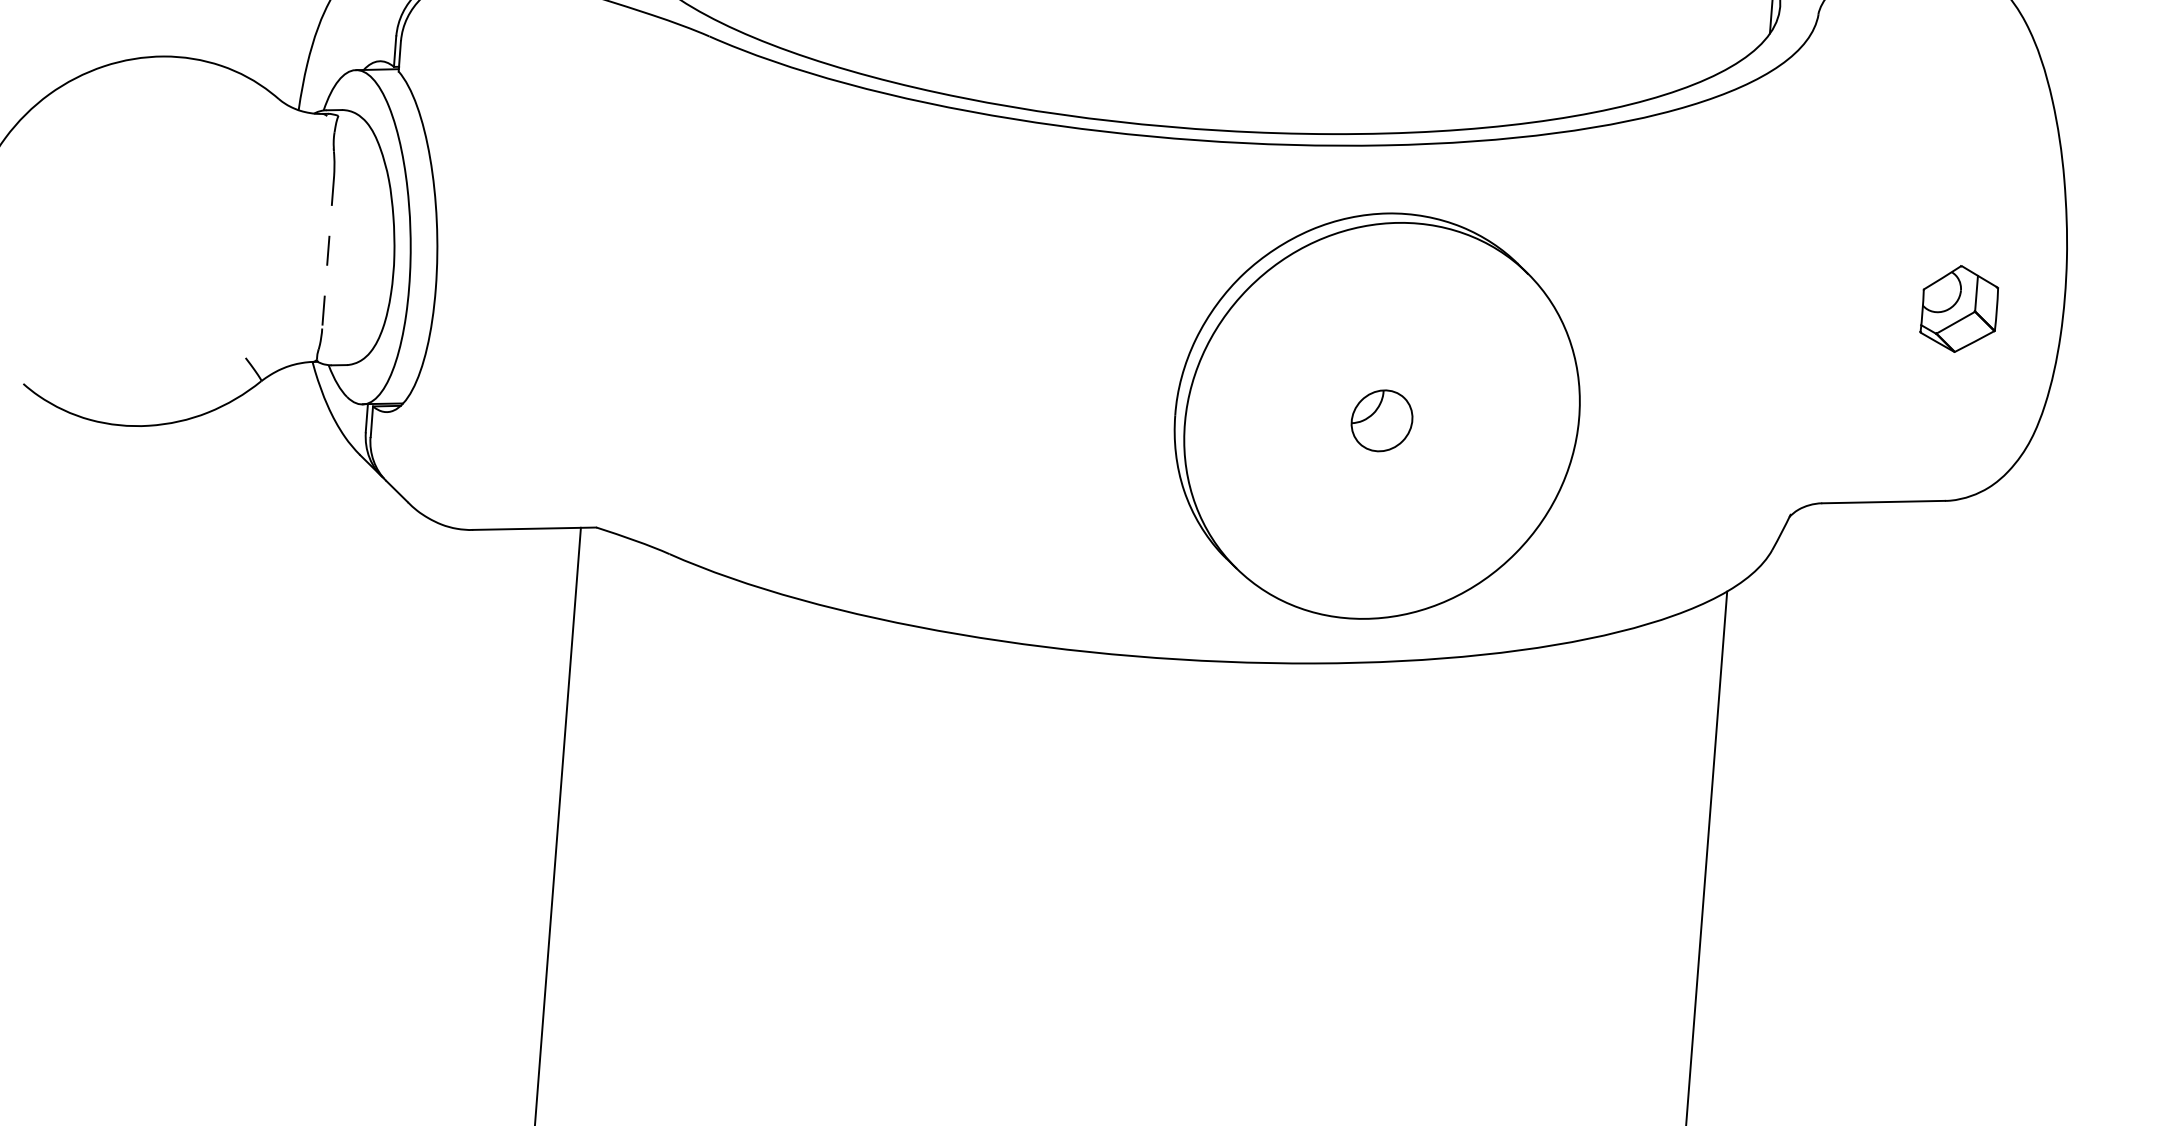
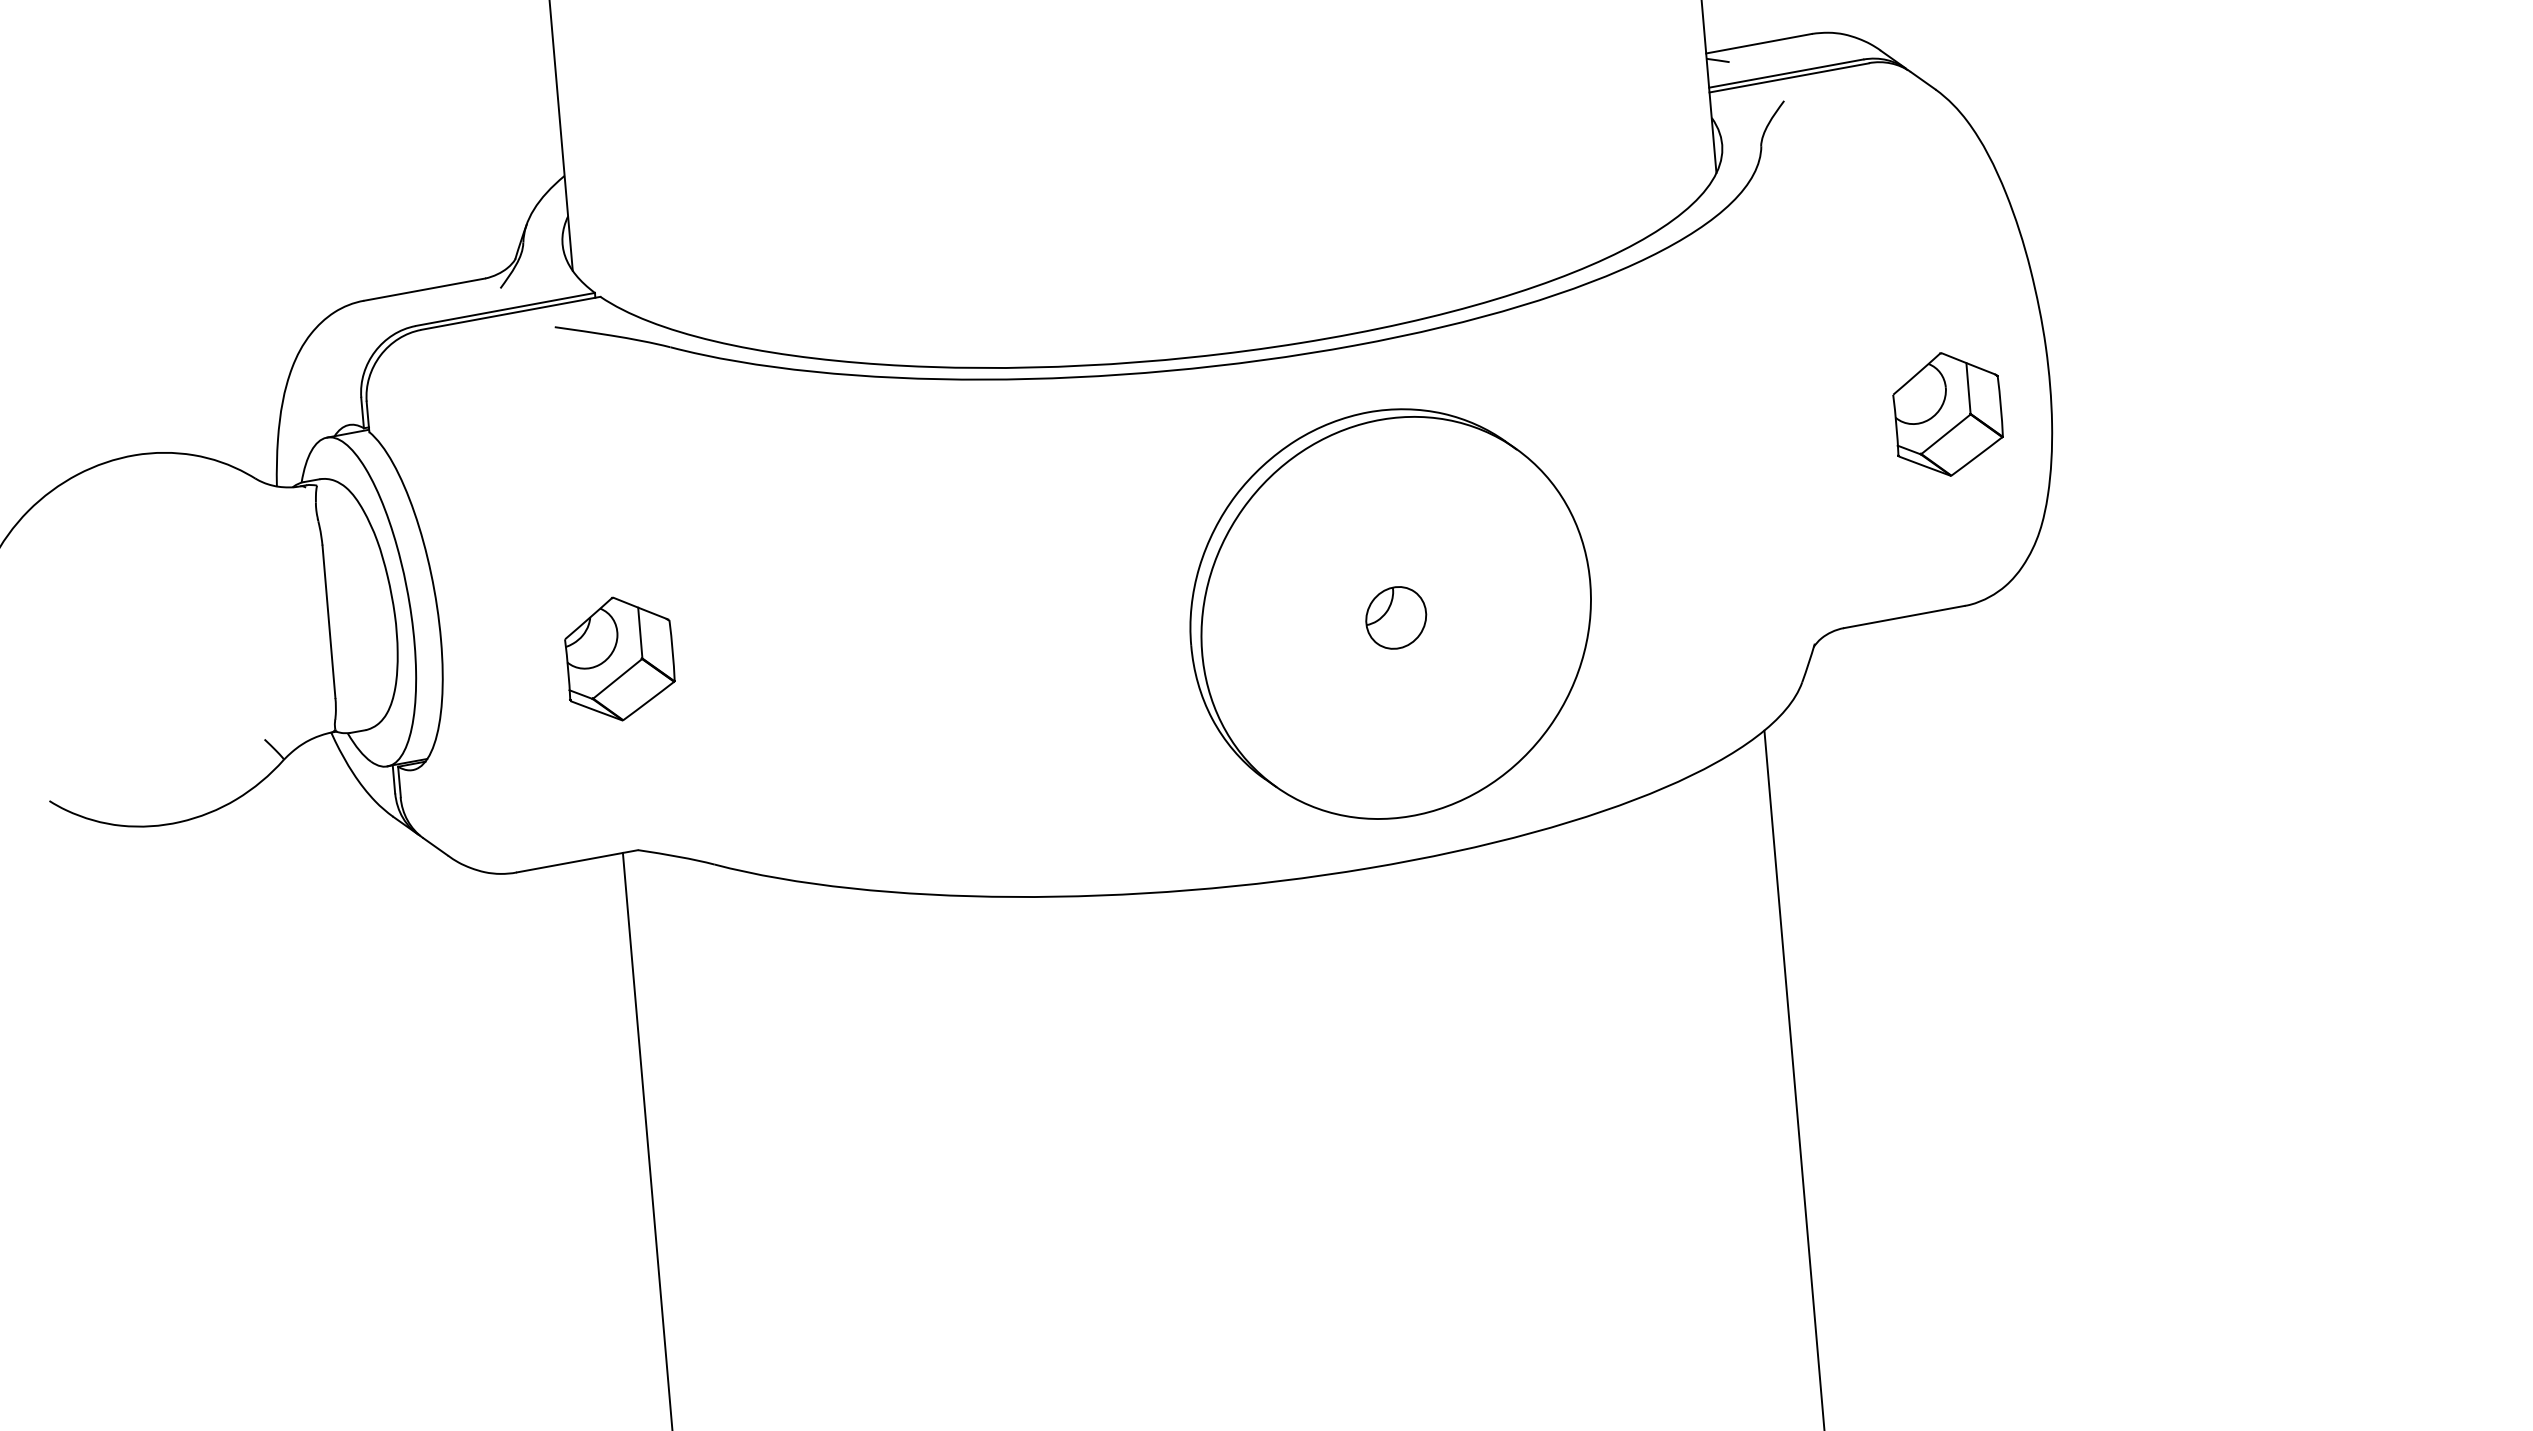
line: (328, 252) -> (329, 622), dashed -> solid
part: (1958, 309) -> (1947, 414), size x1.43
part: (608, 335) -> (619, 658), added

